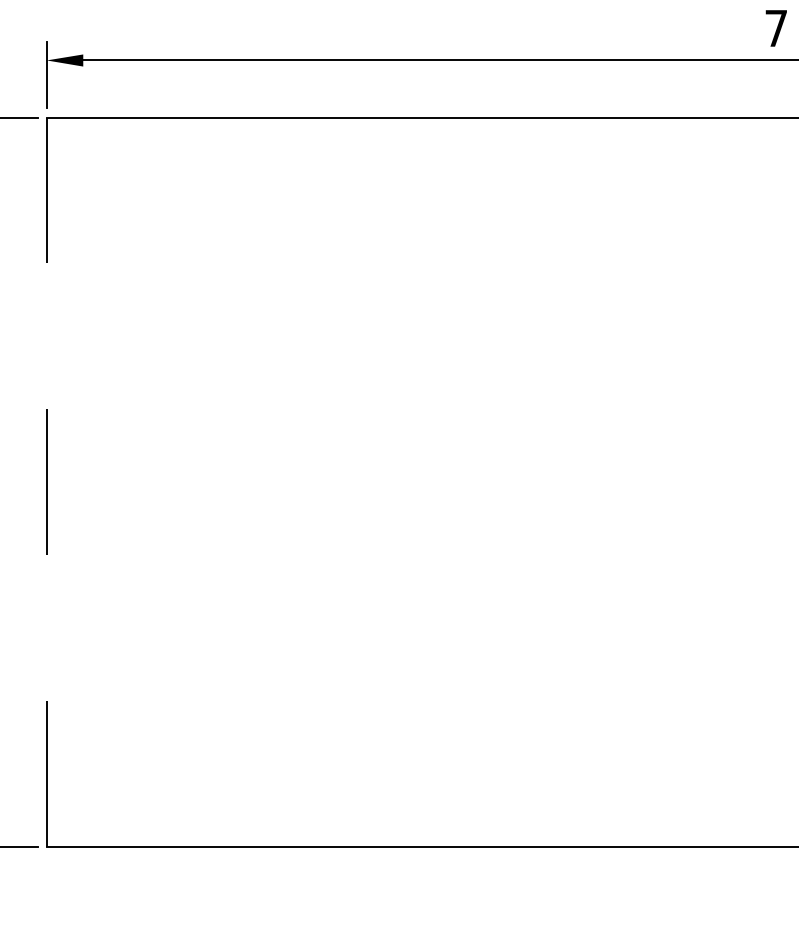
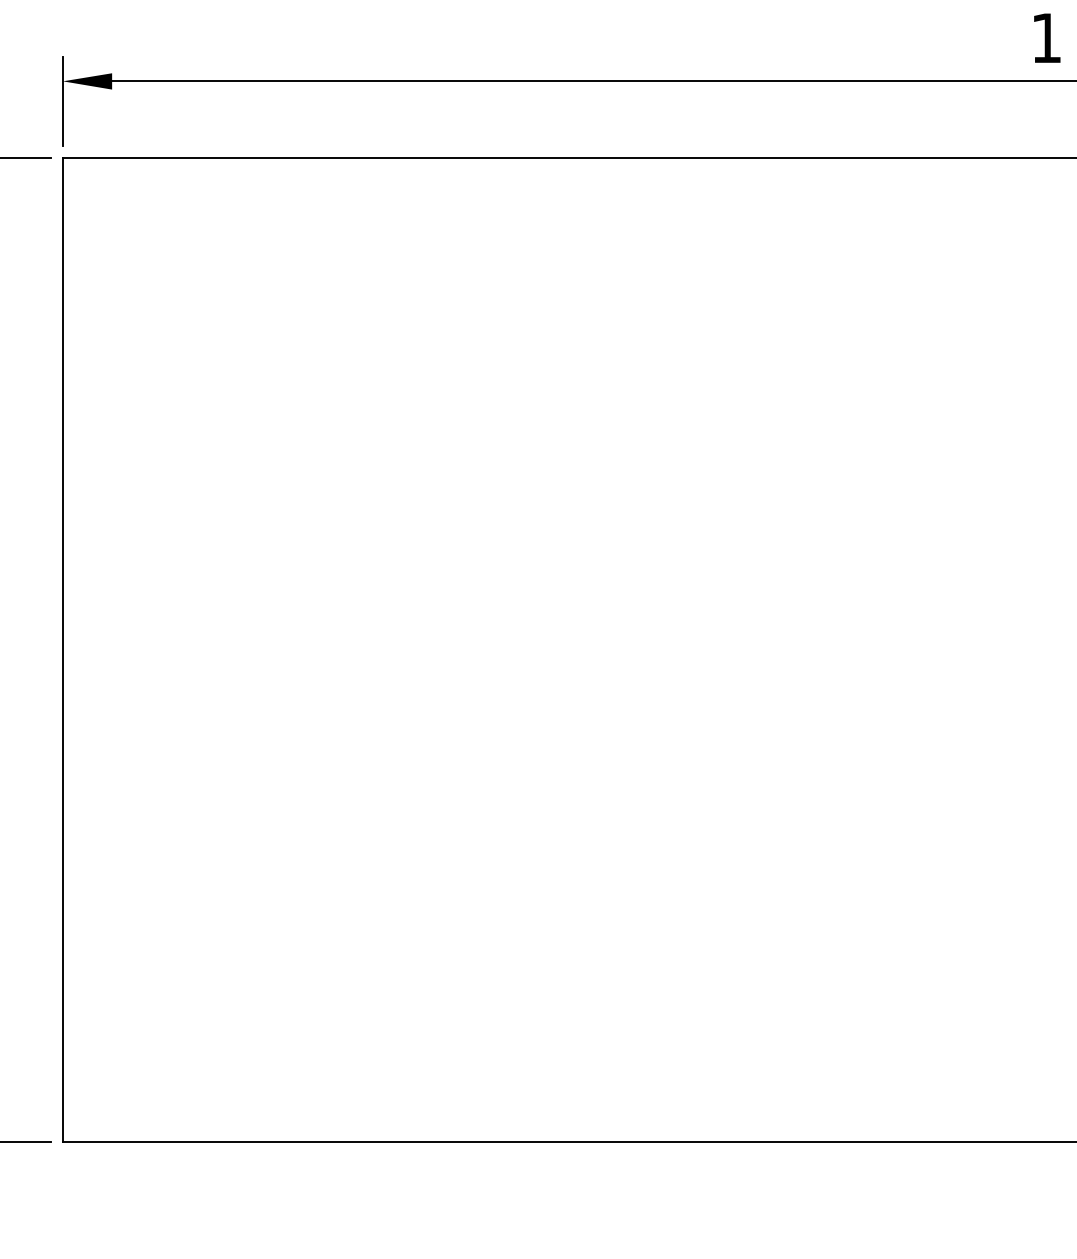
text: (775, 28) -> (1045, 38), 7 -> 1
line: (46, 482) -> (62, 650), dashed -> solid

